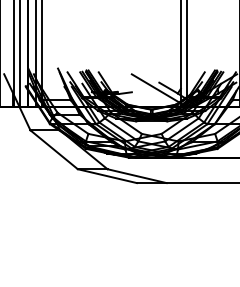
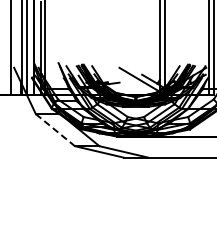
line: (54, 150) -> (55, 130), solid -> dashed

